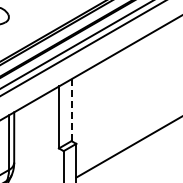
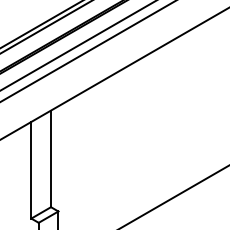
line: (71, 110) -> (50, 159), dashed -> solid

